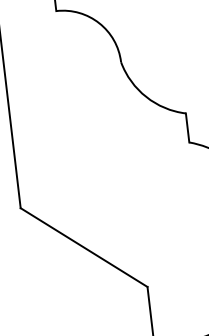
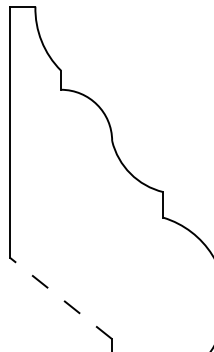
line: (83, 247) -> (60, 298), solid -> dashed

